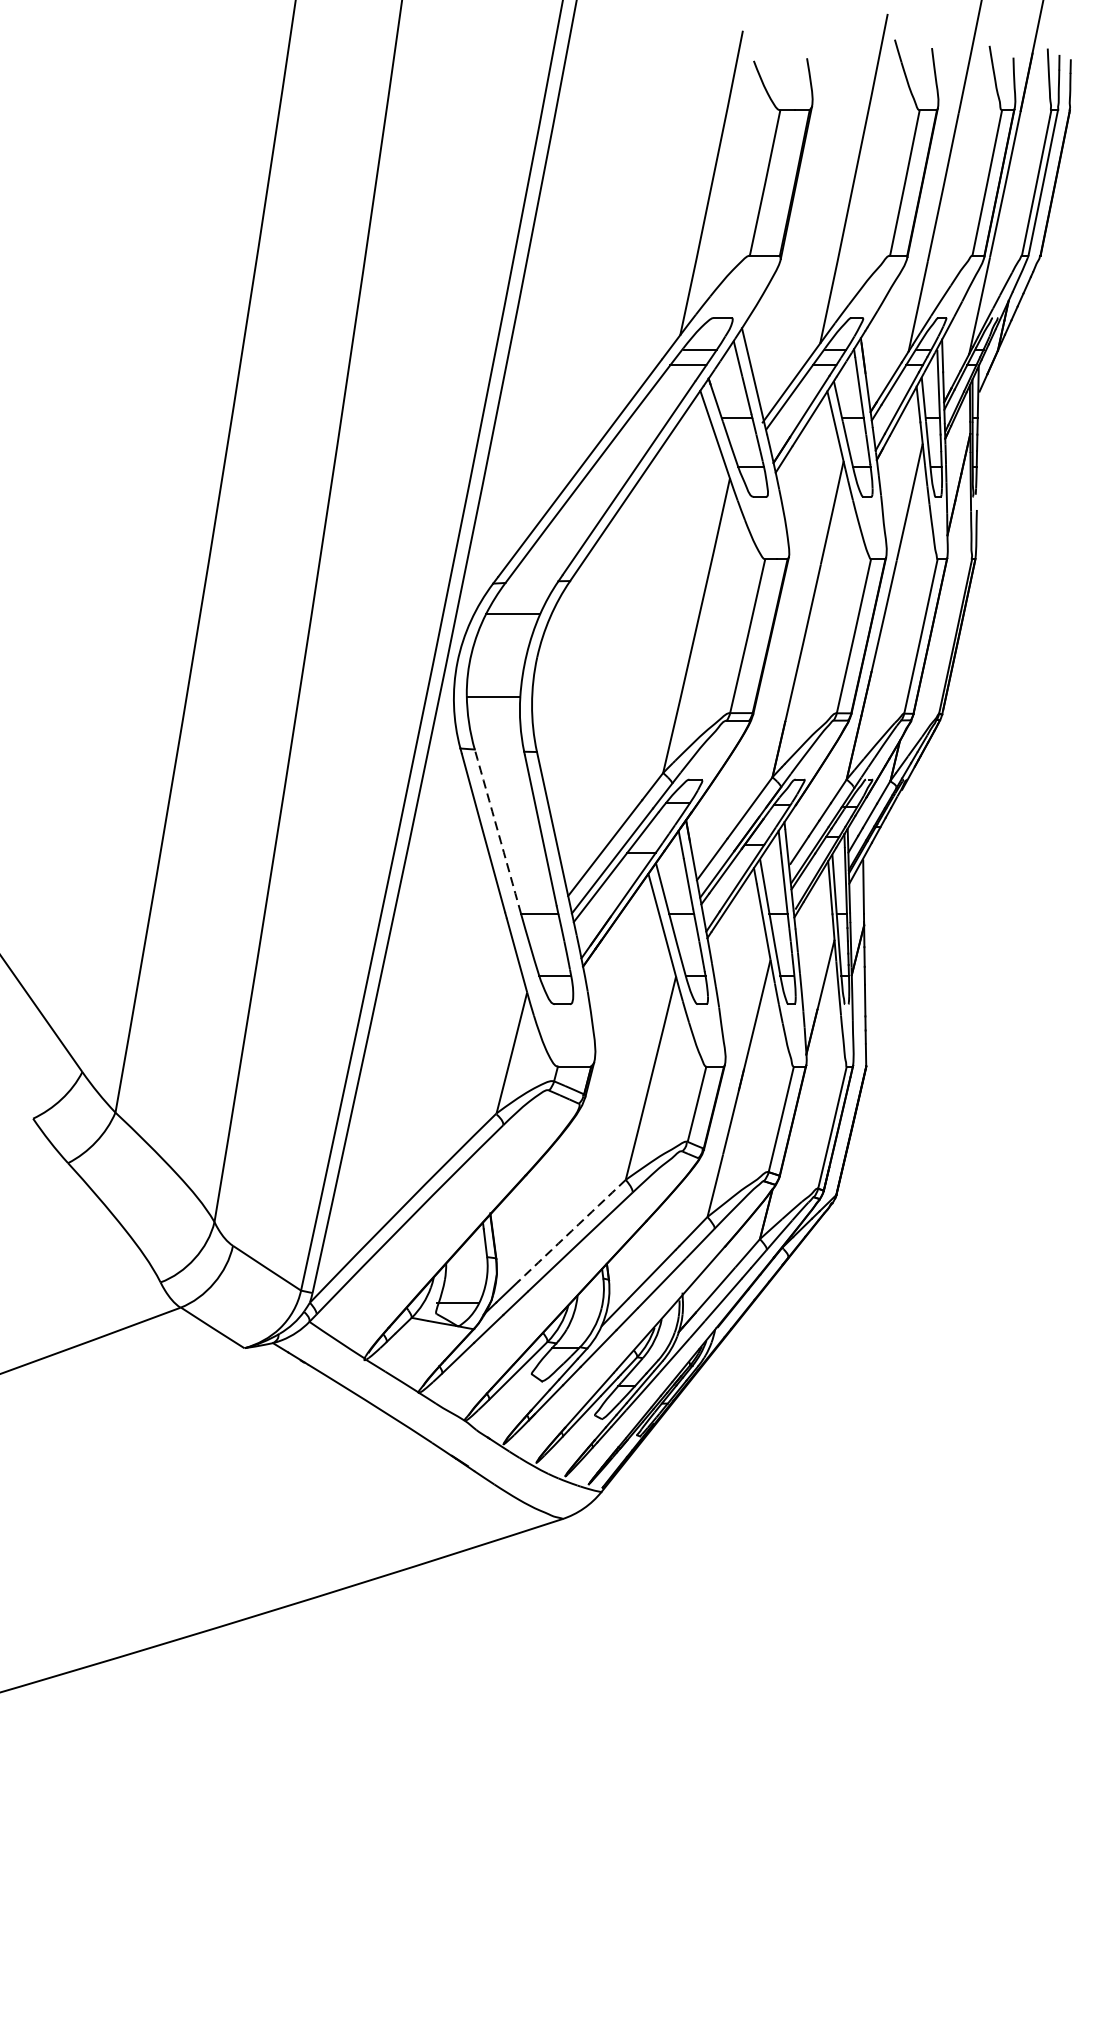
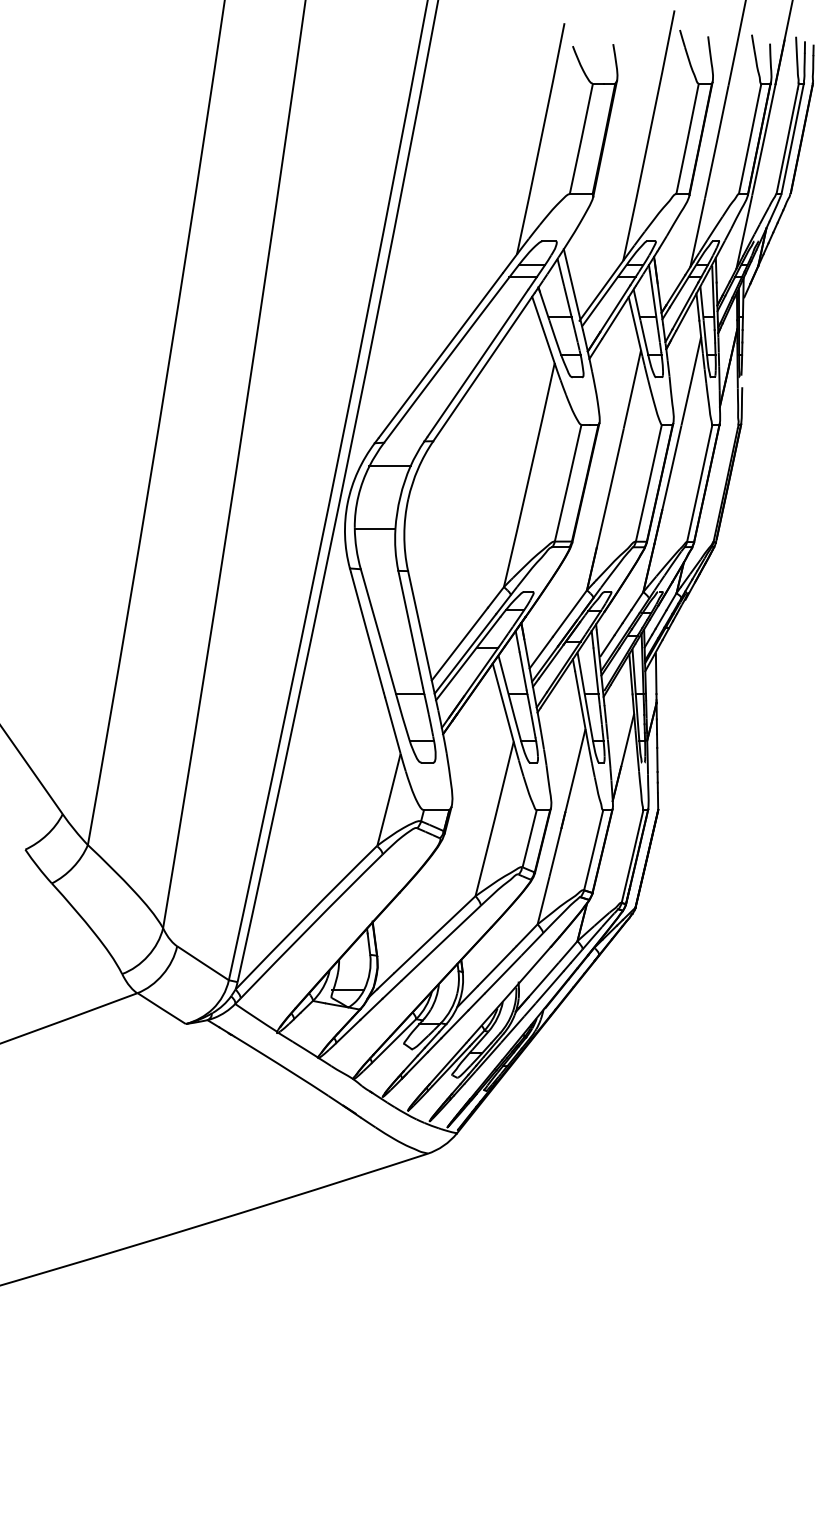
arc: (498, 831) -> (378, 631), dashed -> solid
arc: (571, 1230) -> (434, 934), dashed -> solid

